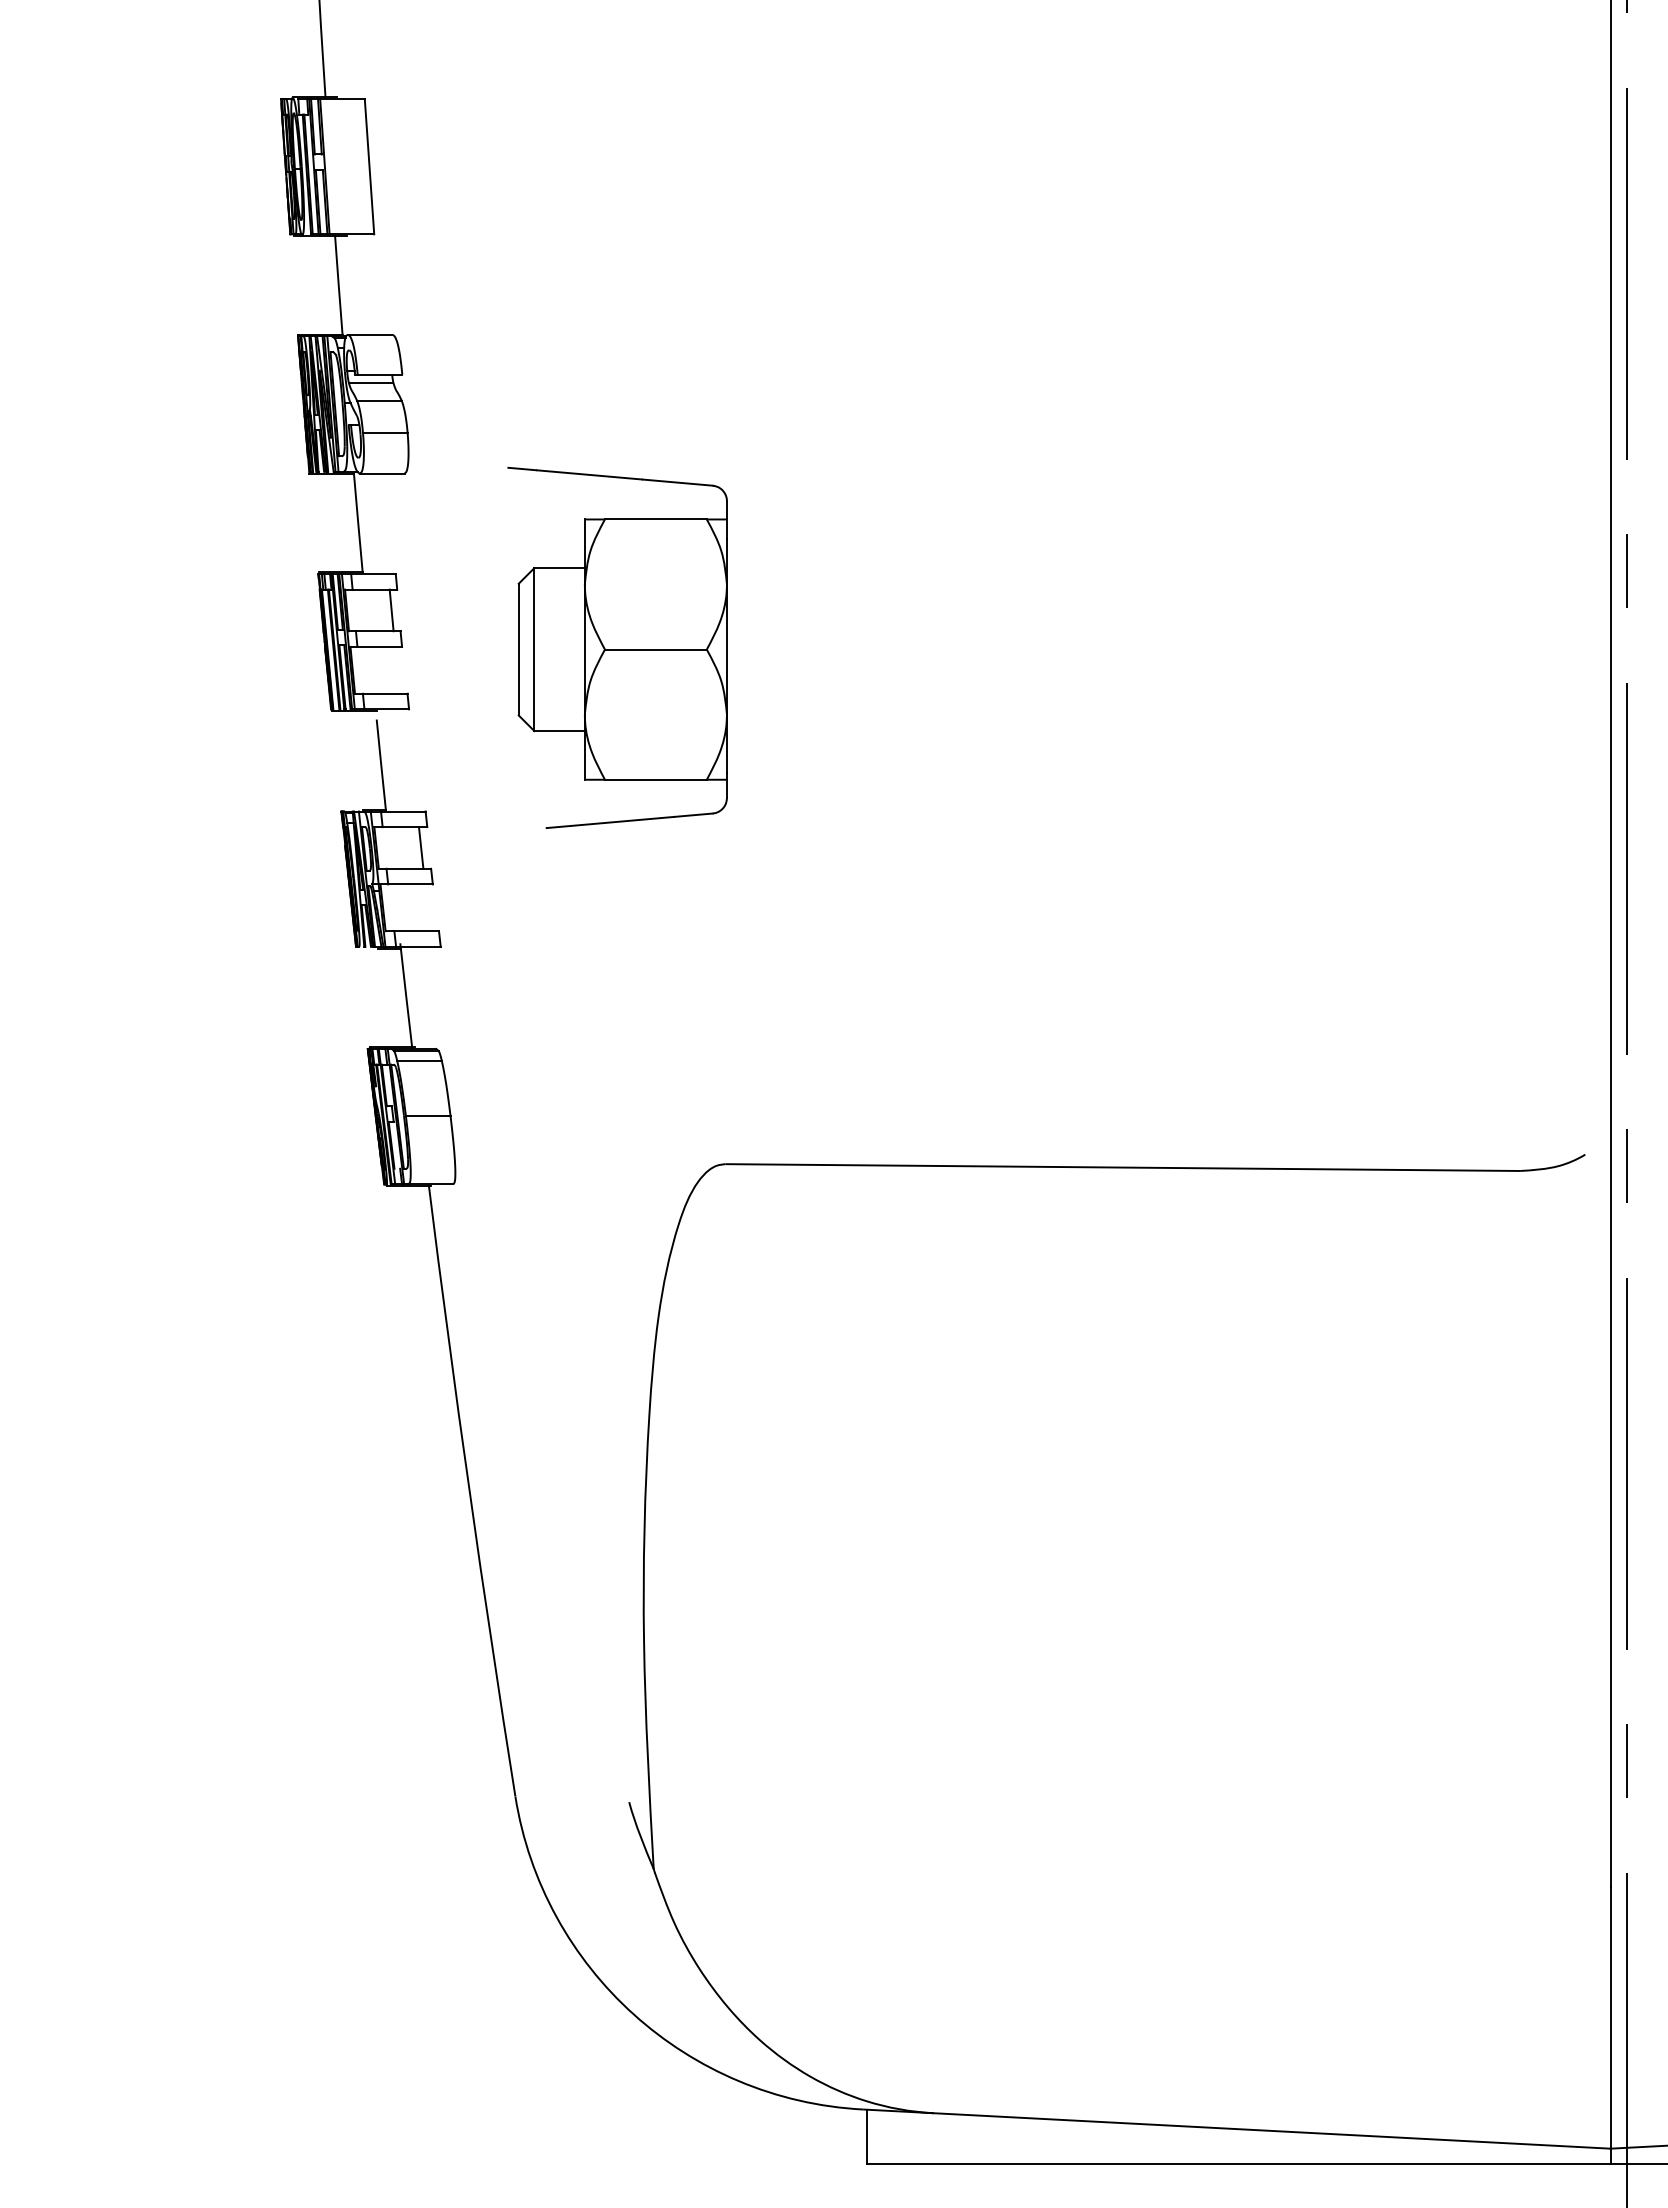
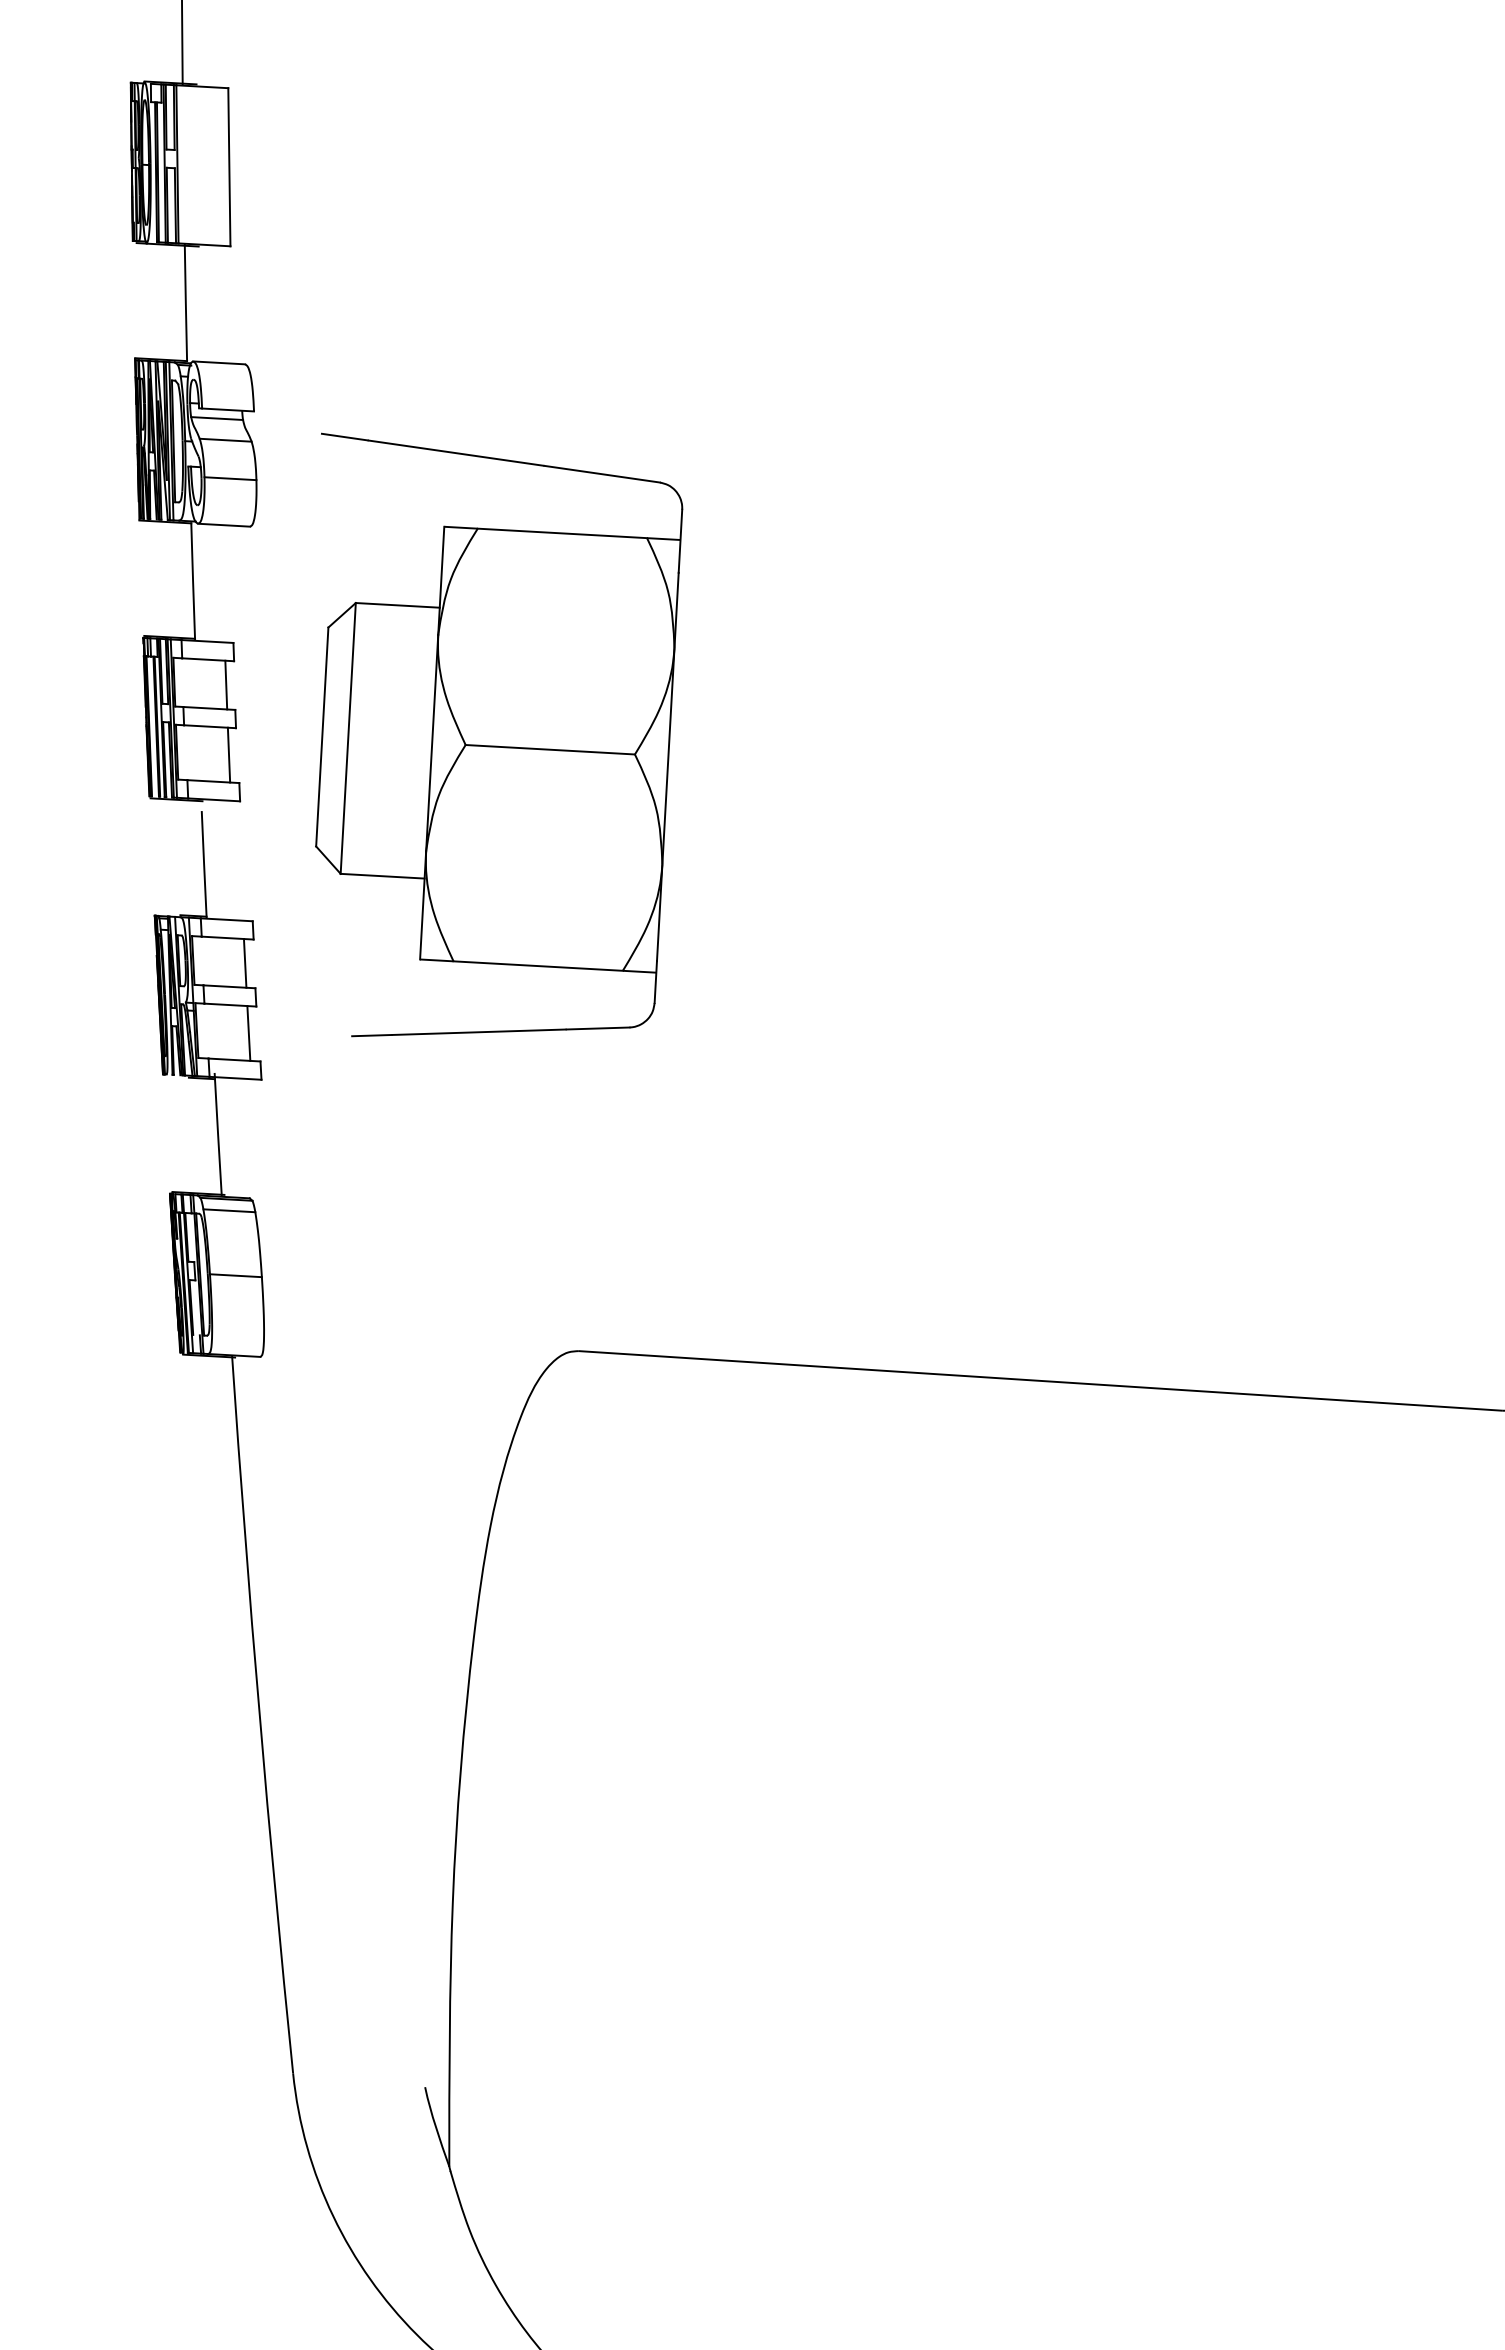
part: (617, 647) -> (486, 742), size x1.43
line: (397, 669) -> (229, 754), added
line: (427, 907) -> (248, 1033), added

